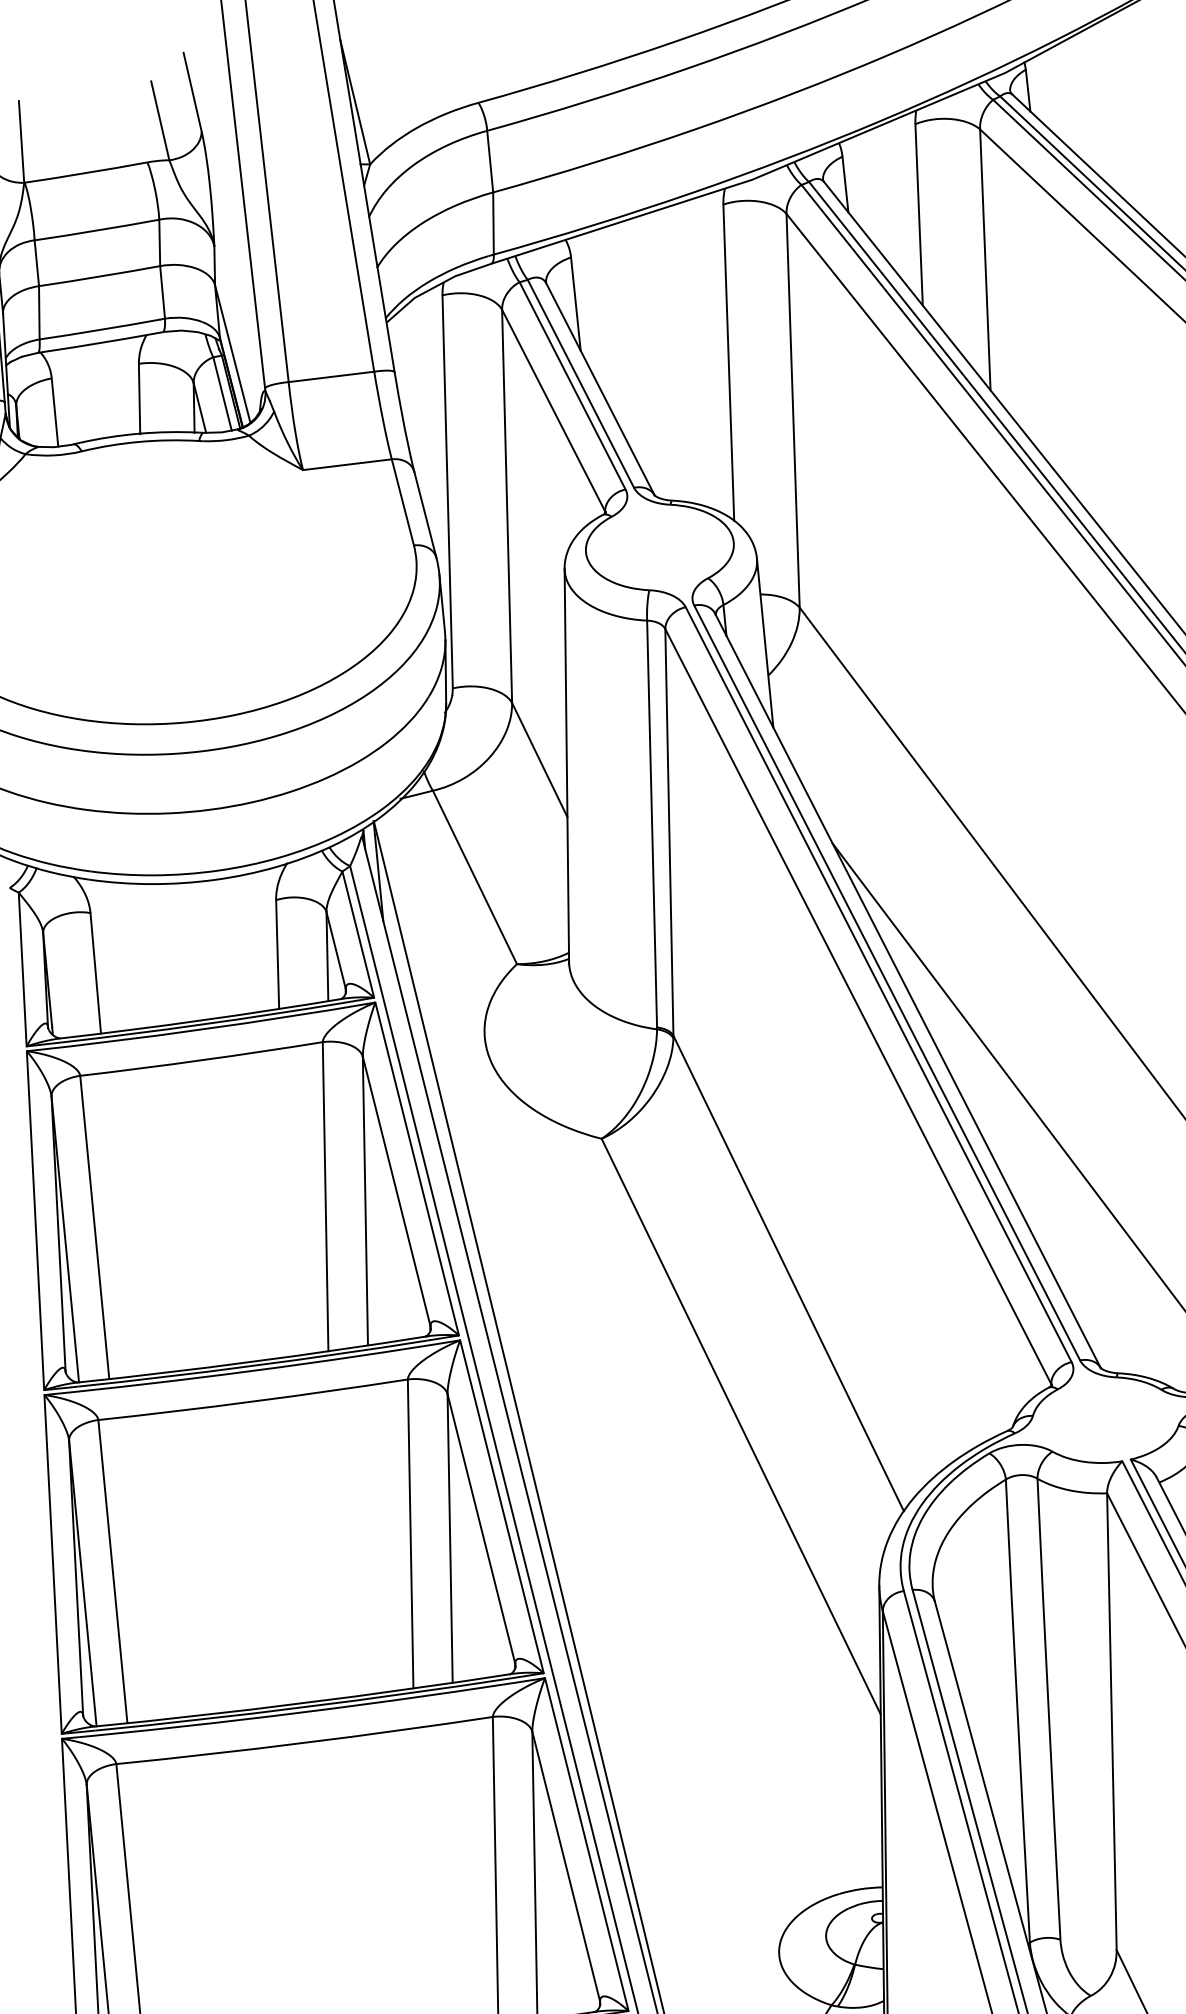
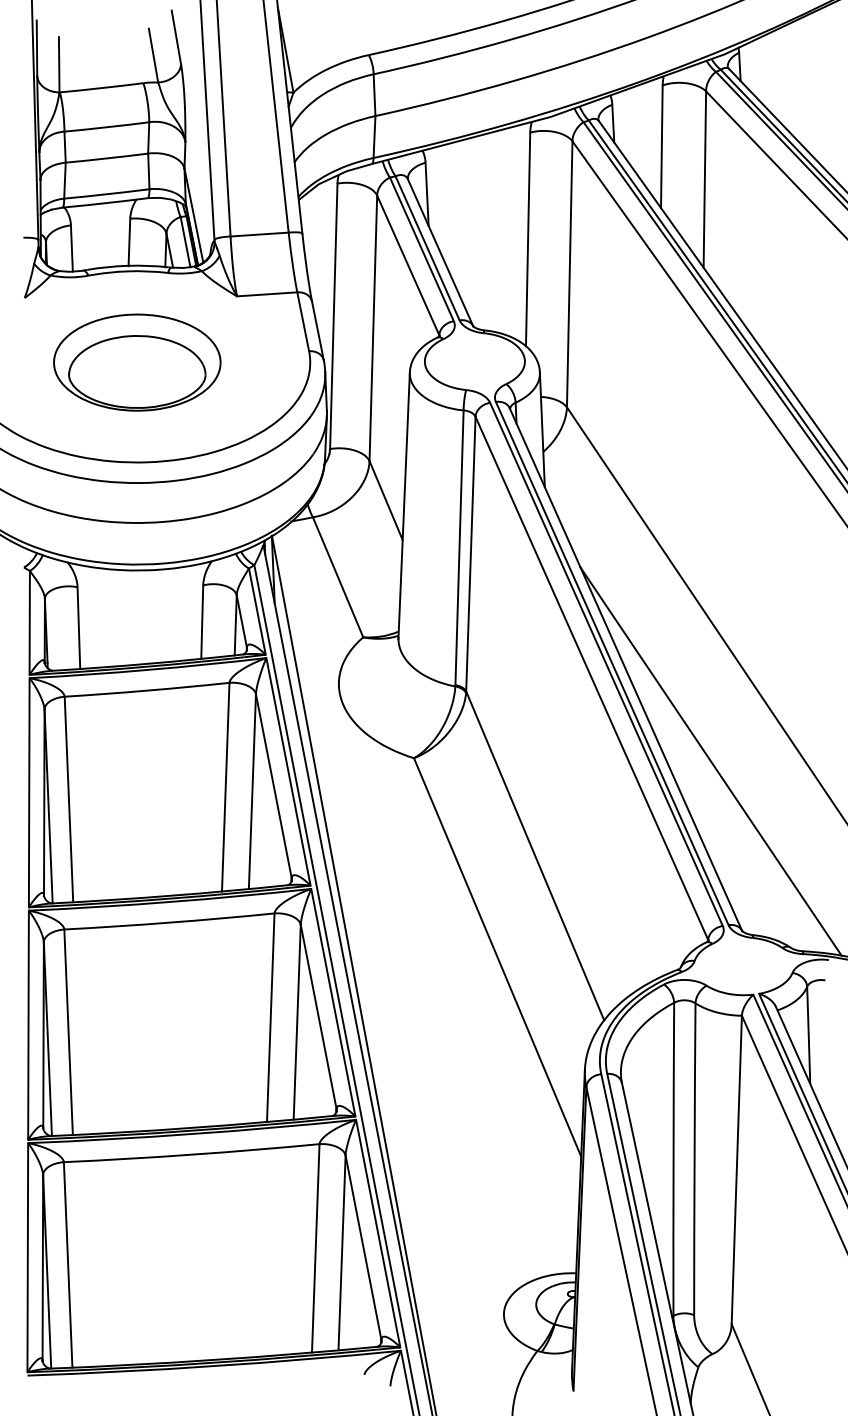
part: (161, 575) -> (137, 362), added

